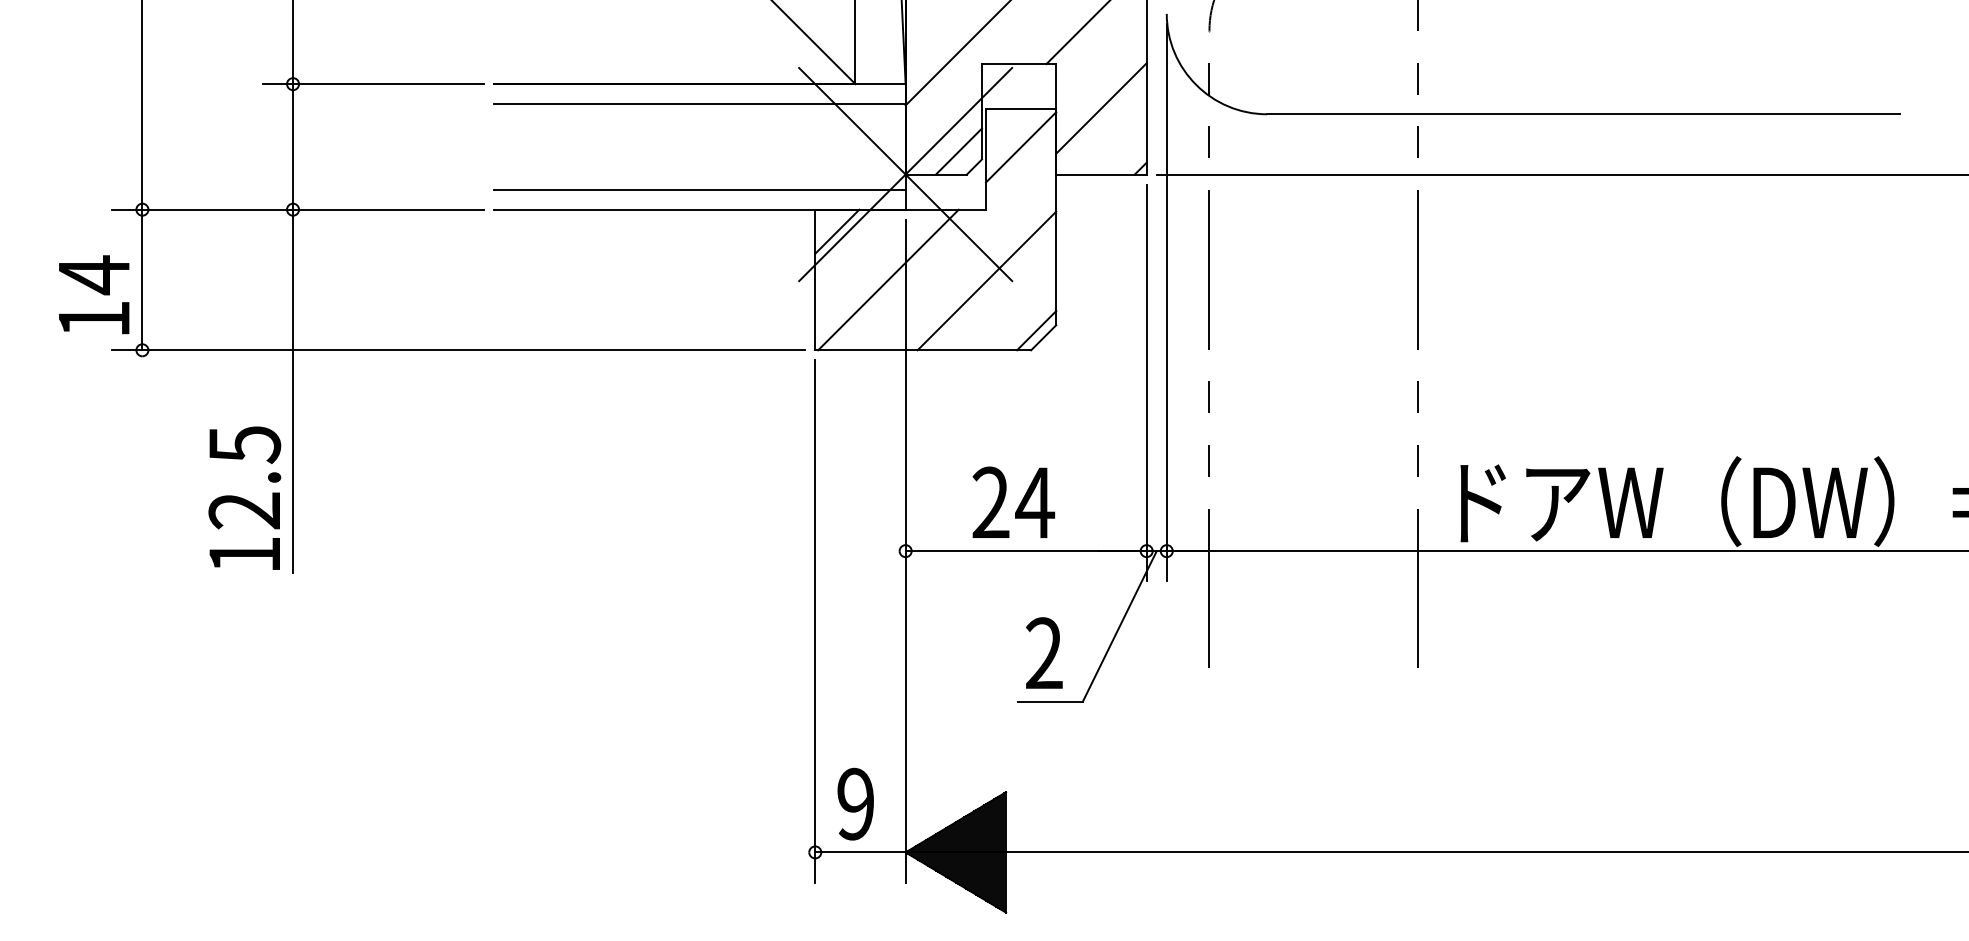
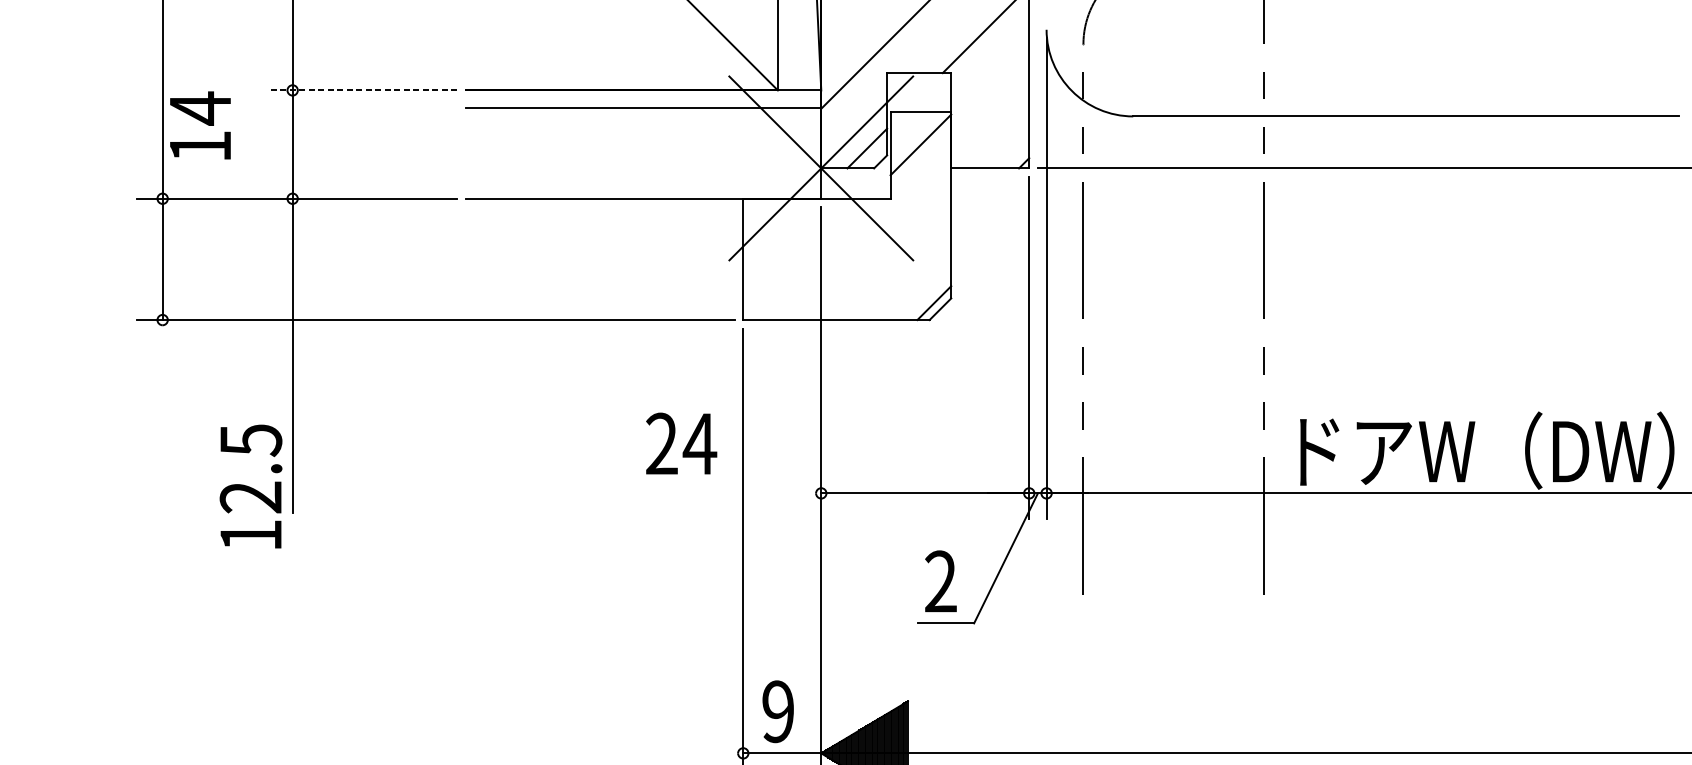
line: (372, 84) -> (361, 90), solid -> dashed
line: (1101, 108) -> (990, 111), removed
line: (699, 189) -> (643, 181), removed
line: (837, 231) -> (762, 217), removed
line: (888, 279) -> (806, 258), removed
line: (986, 280) -> (891, 259), removed
text: (94, 294) -> (200, 125), moved
text: (244, 497) -> (250, 485), moved
text: (1013, 501) -> (681, 442), moved

